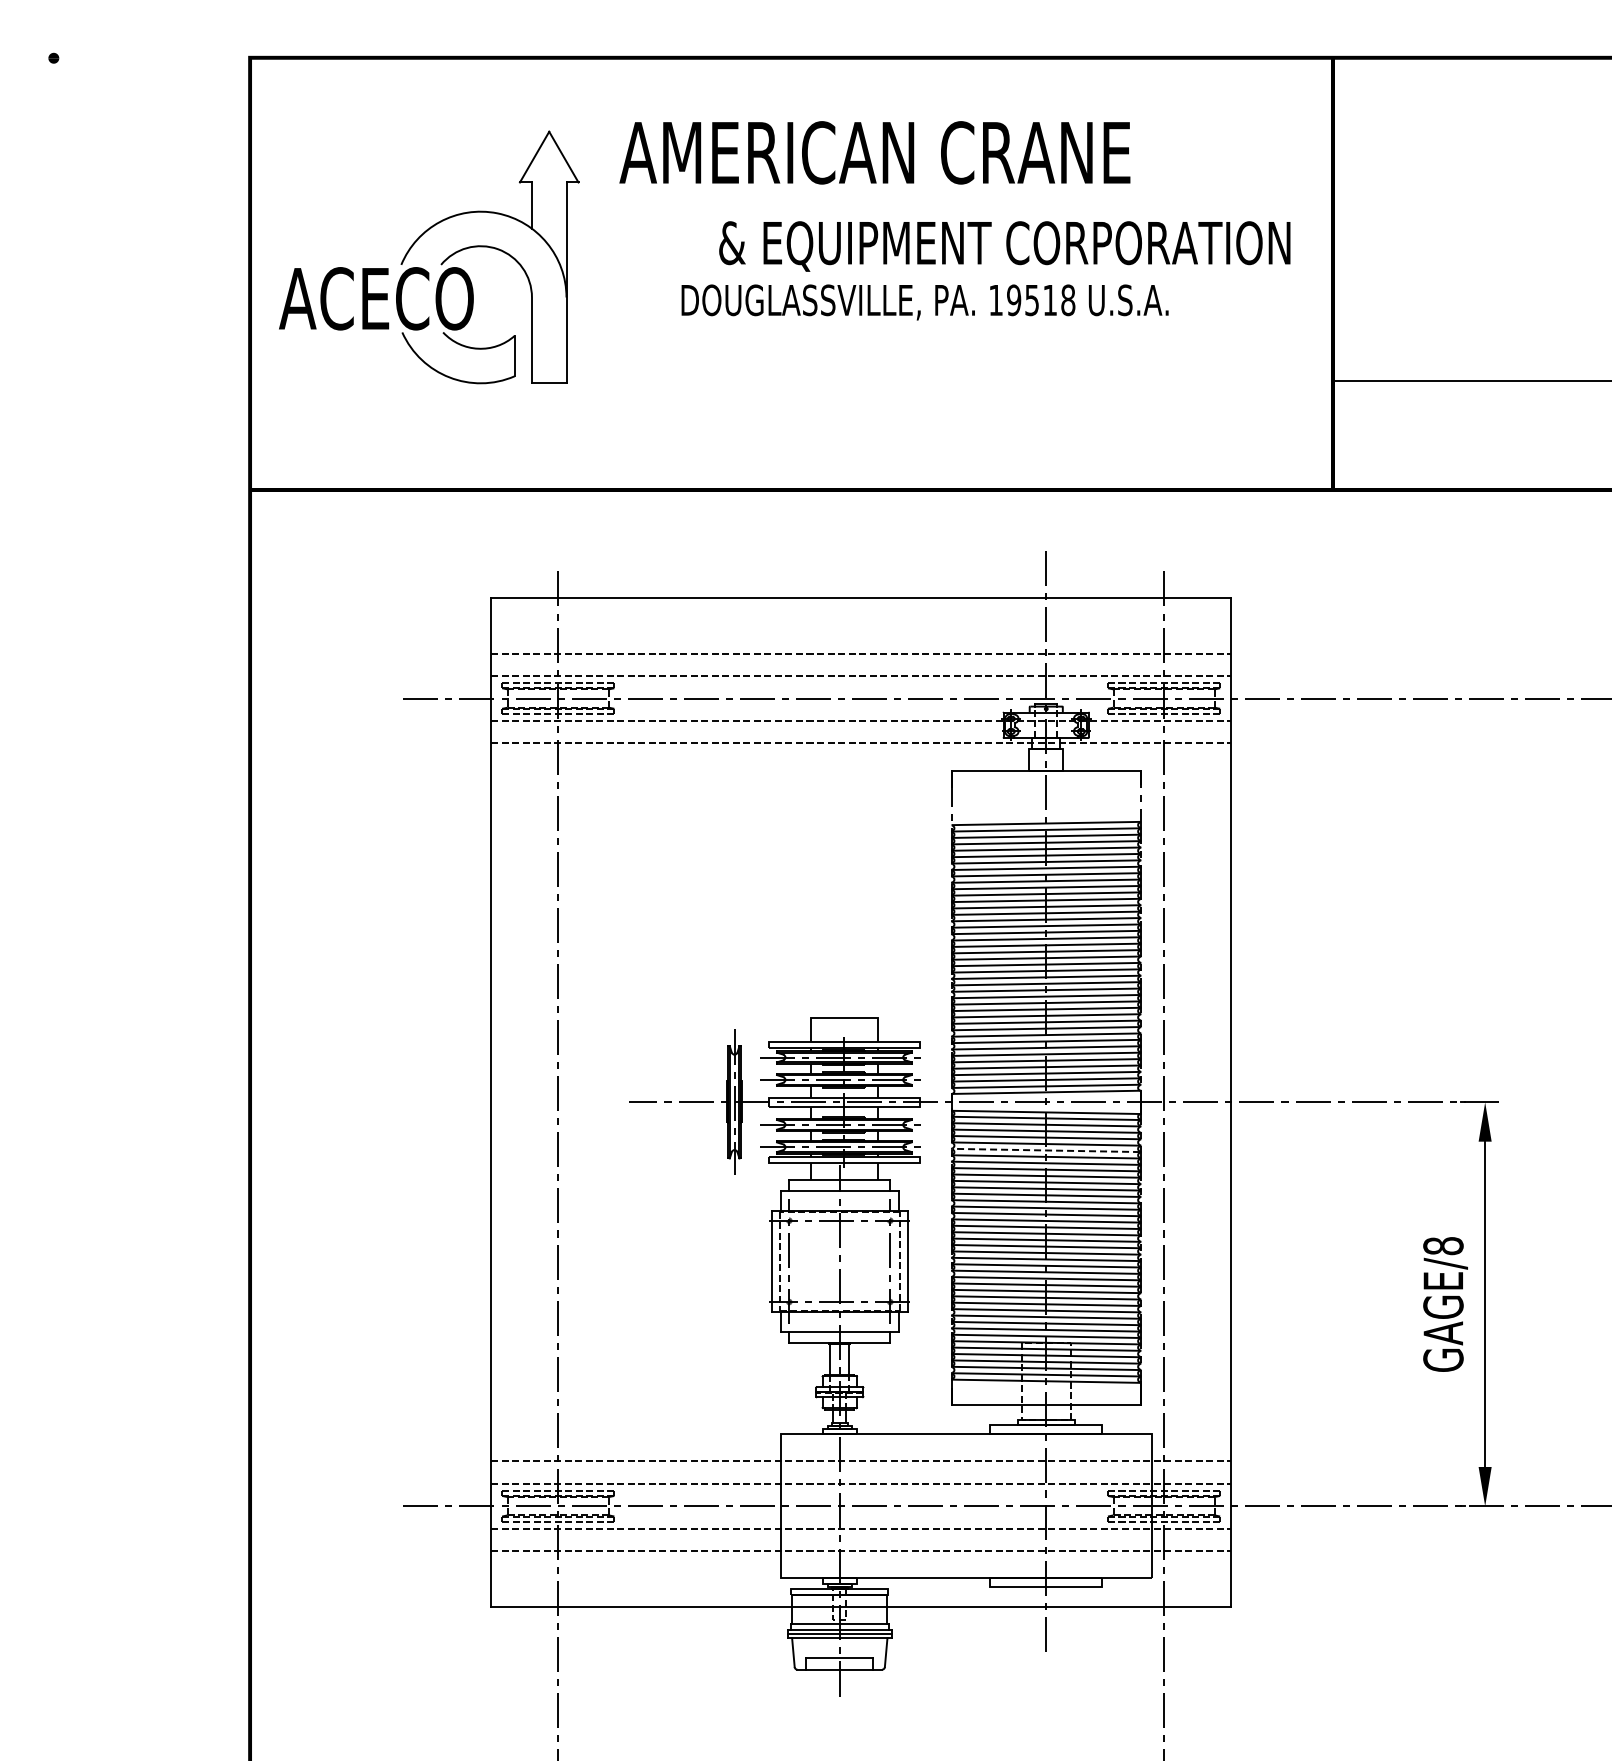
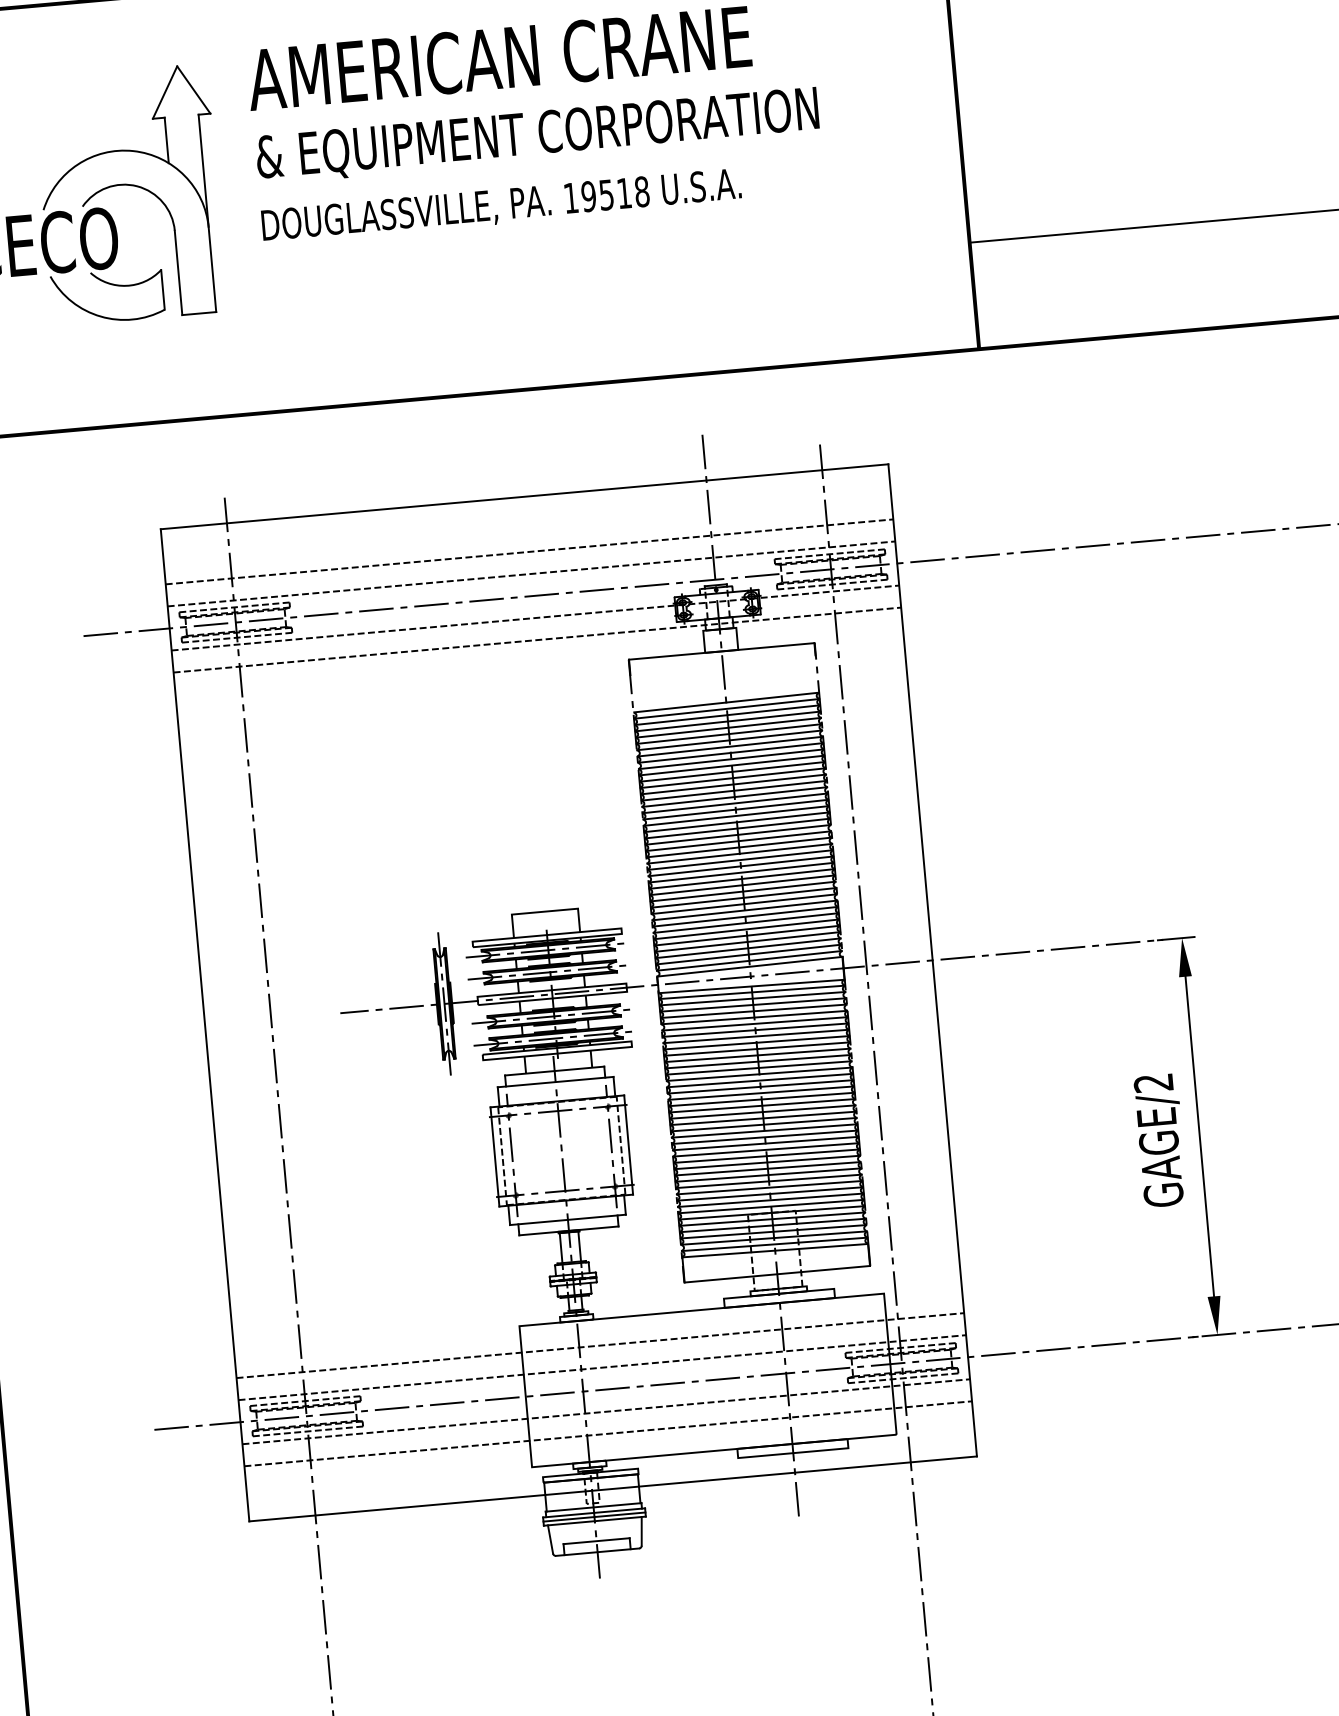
text: (1004, 246) -> (537, 136), moved
text: (924, 302) -> (501, 206), moved
line: (1046, 1150) -> (755, 1023), dashed -> solid
text: (1443, 1246) -> (1153, 1083), GAGE/8 -> GAGE/2

